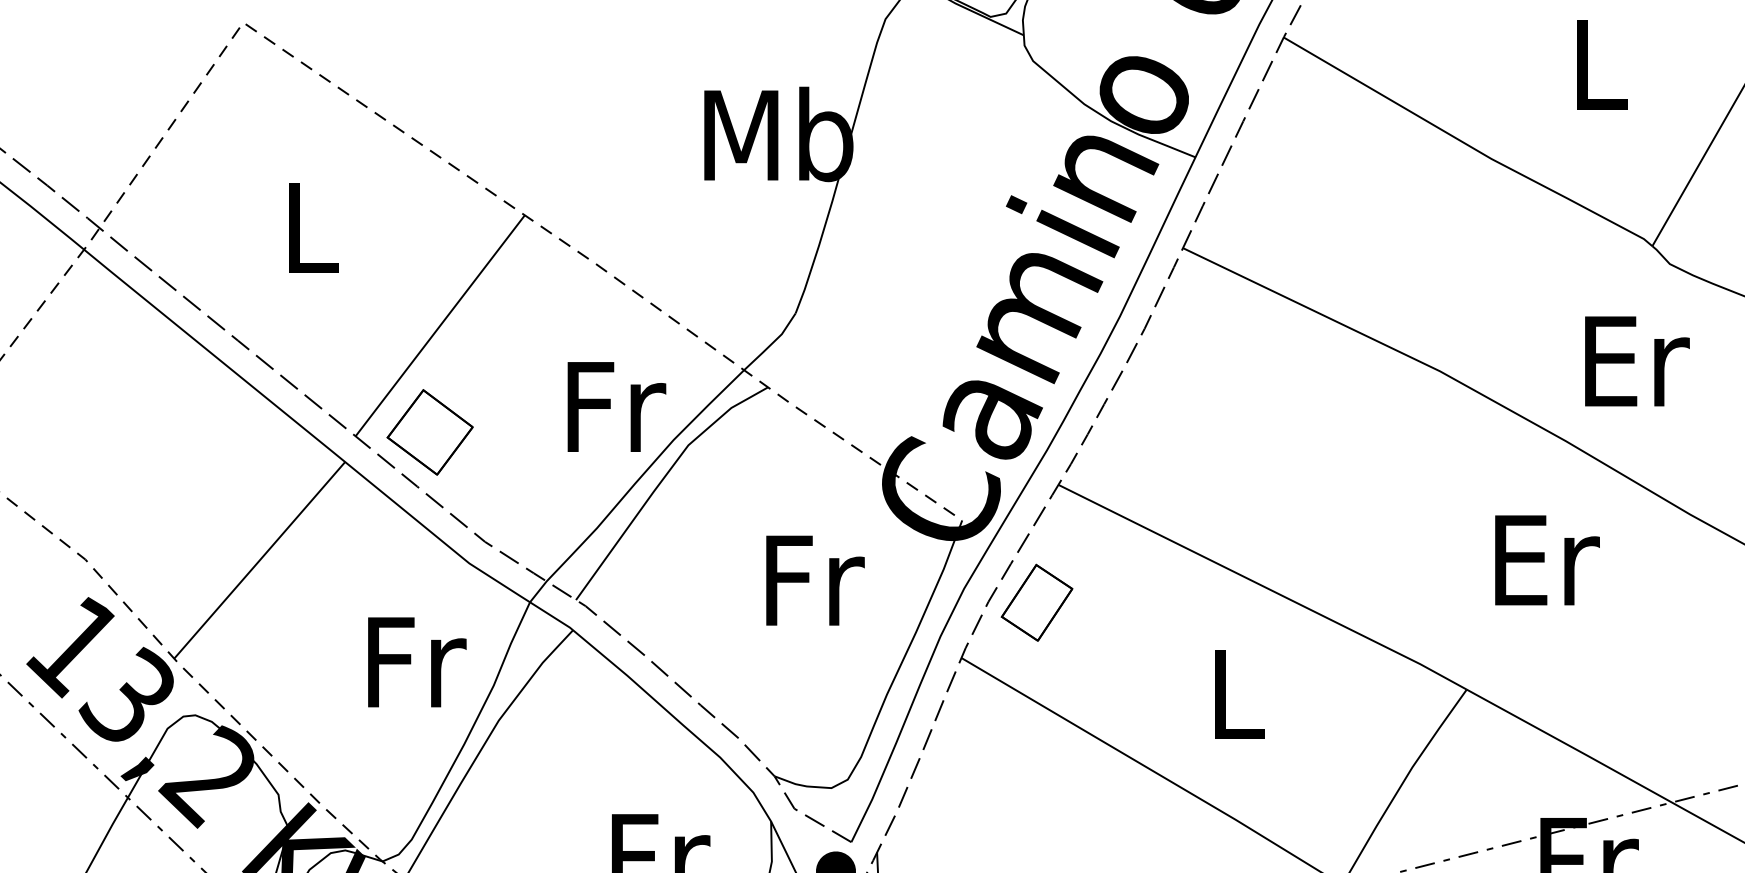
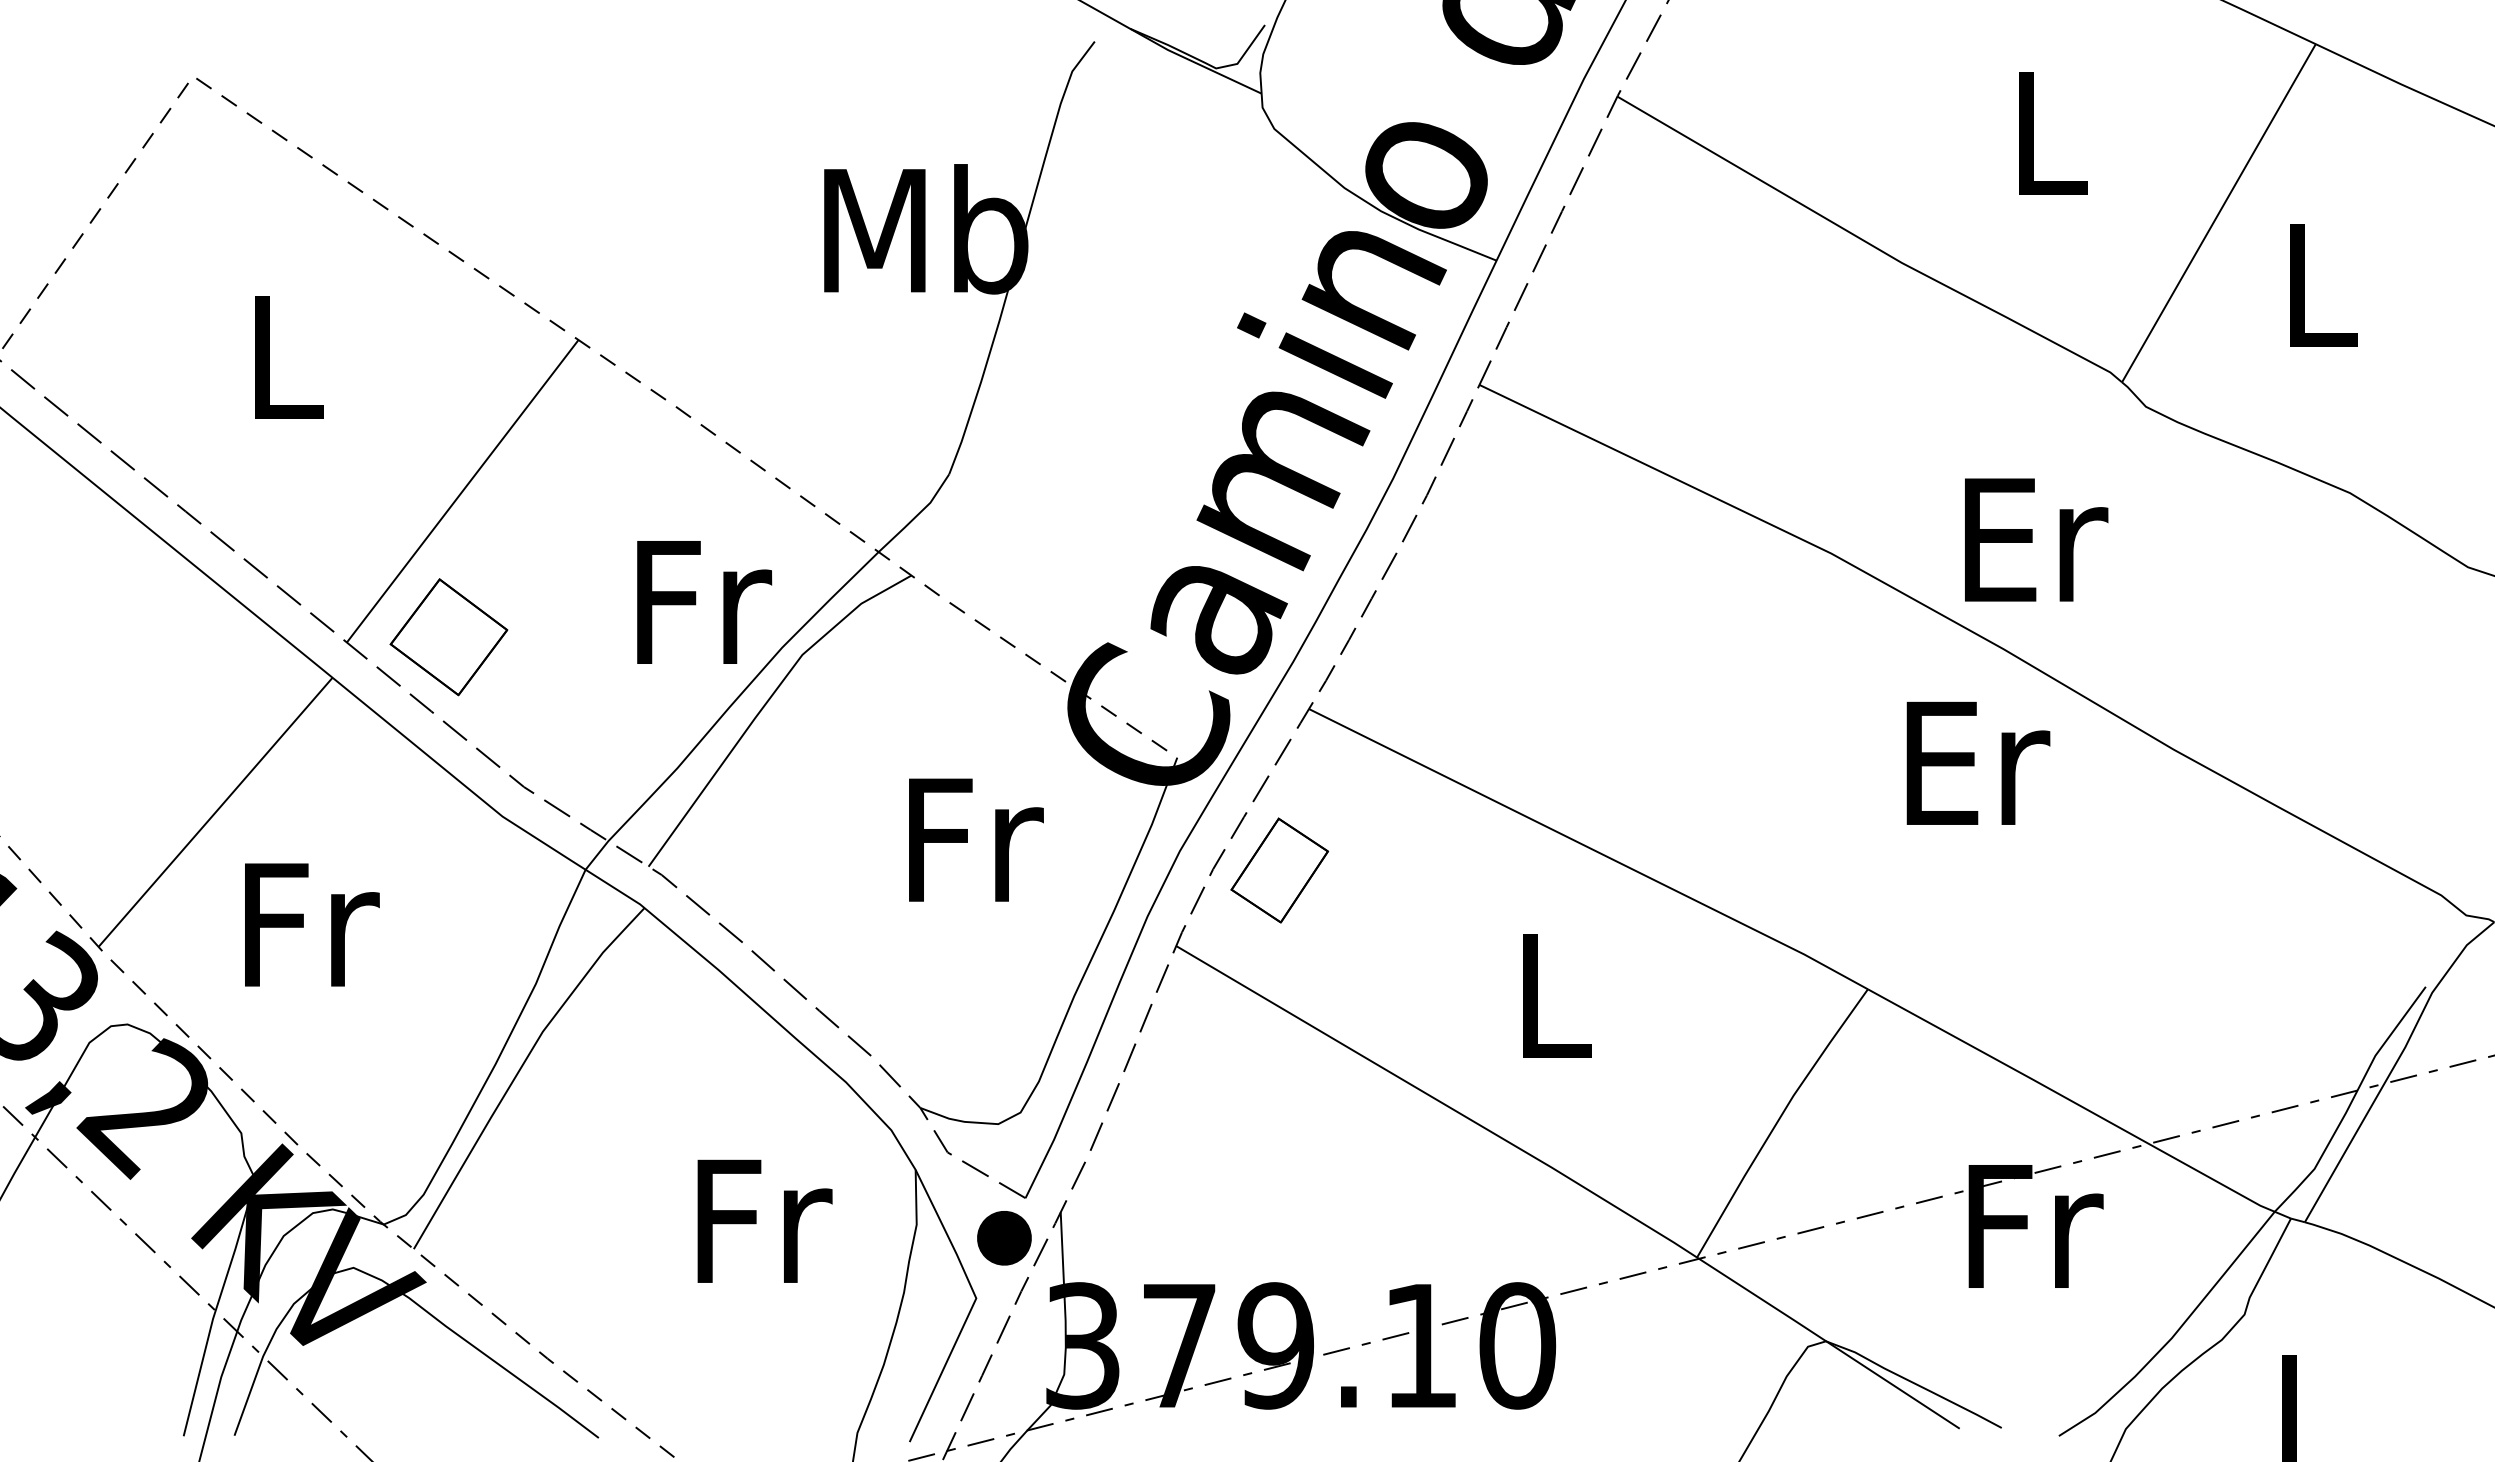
text: (1637, 361) -> (2036, 539), moved
text: (1547, 559) -> (1978, 762), moved
text: (417, 661) -> (312, 924), moved

